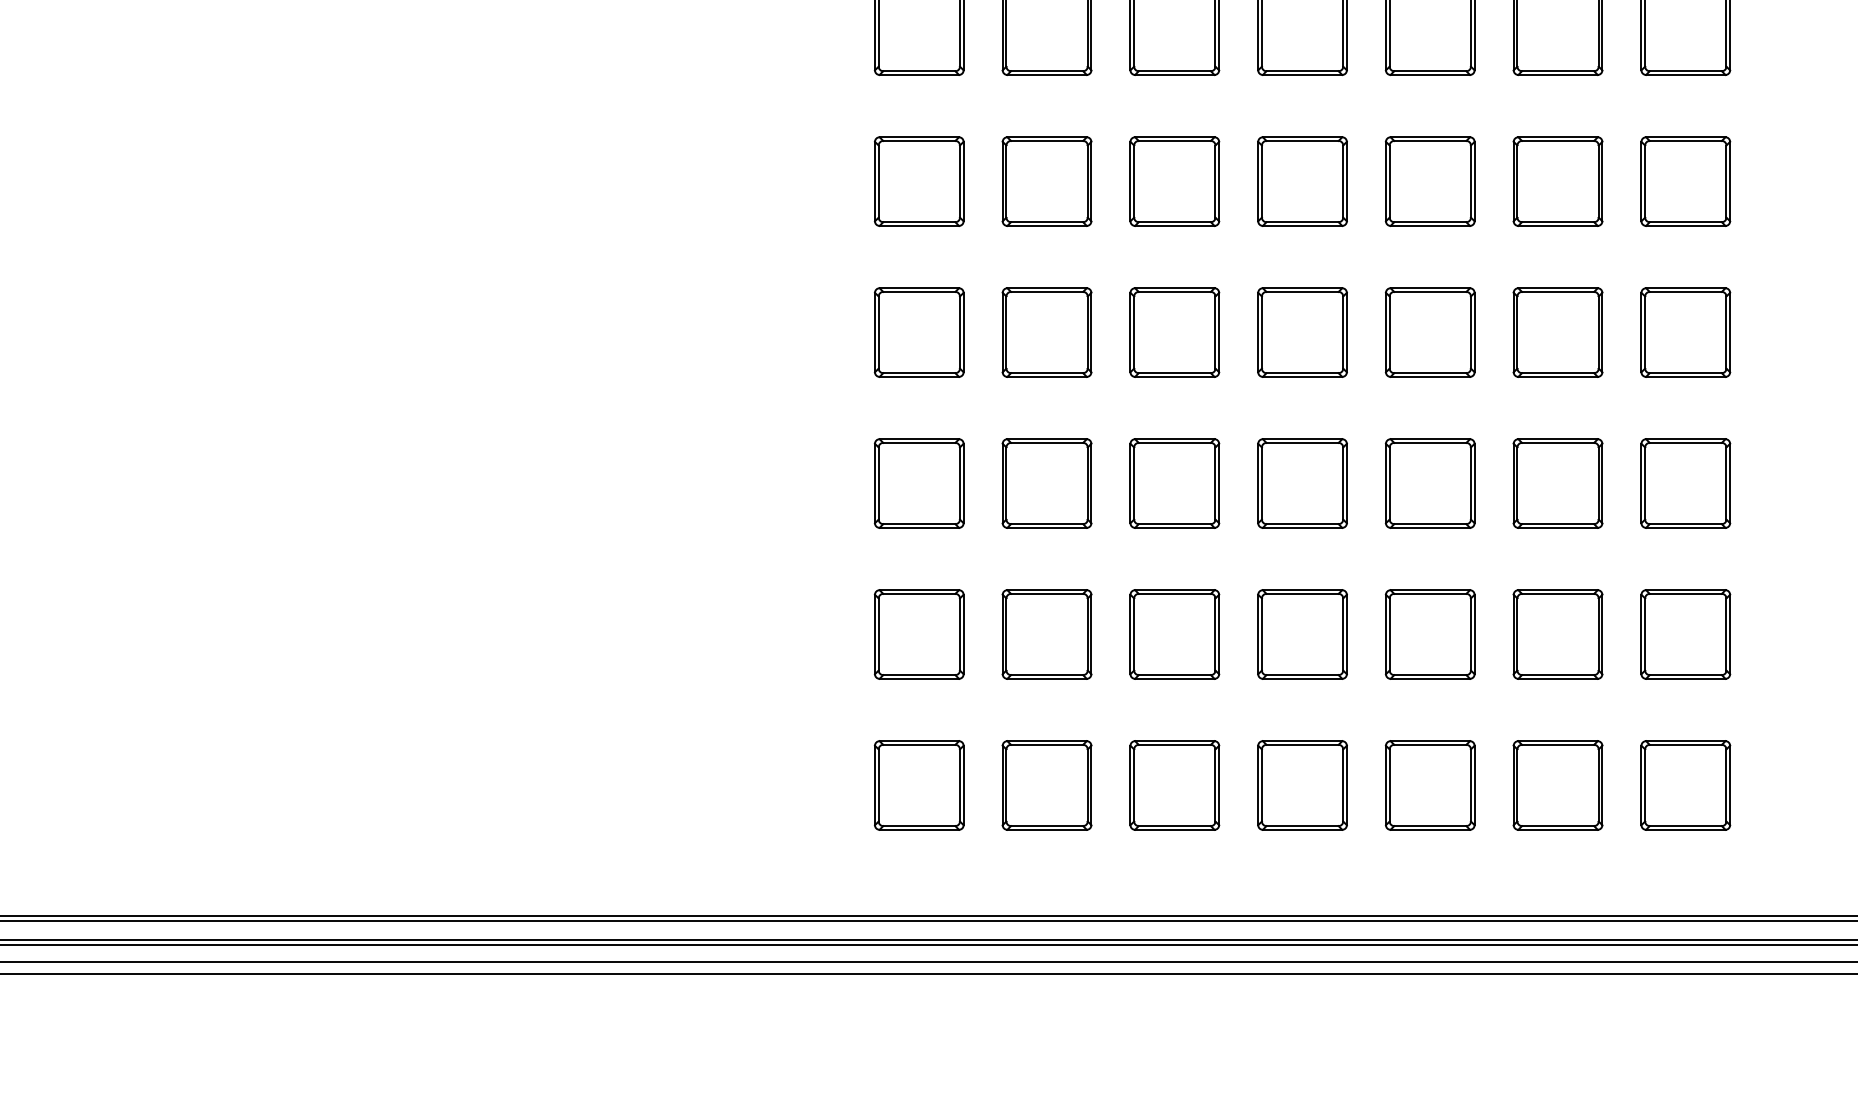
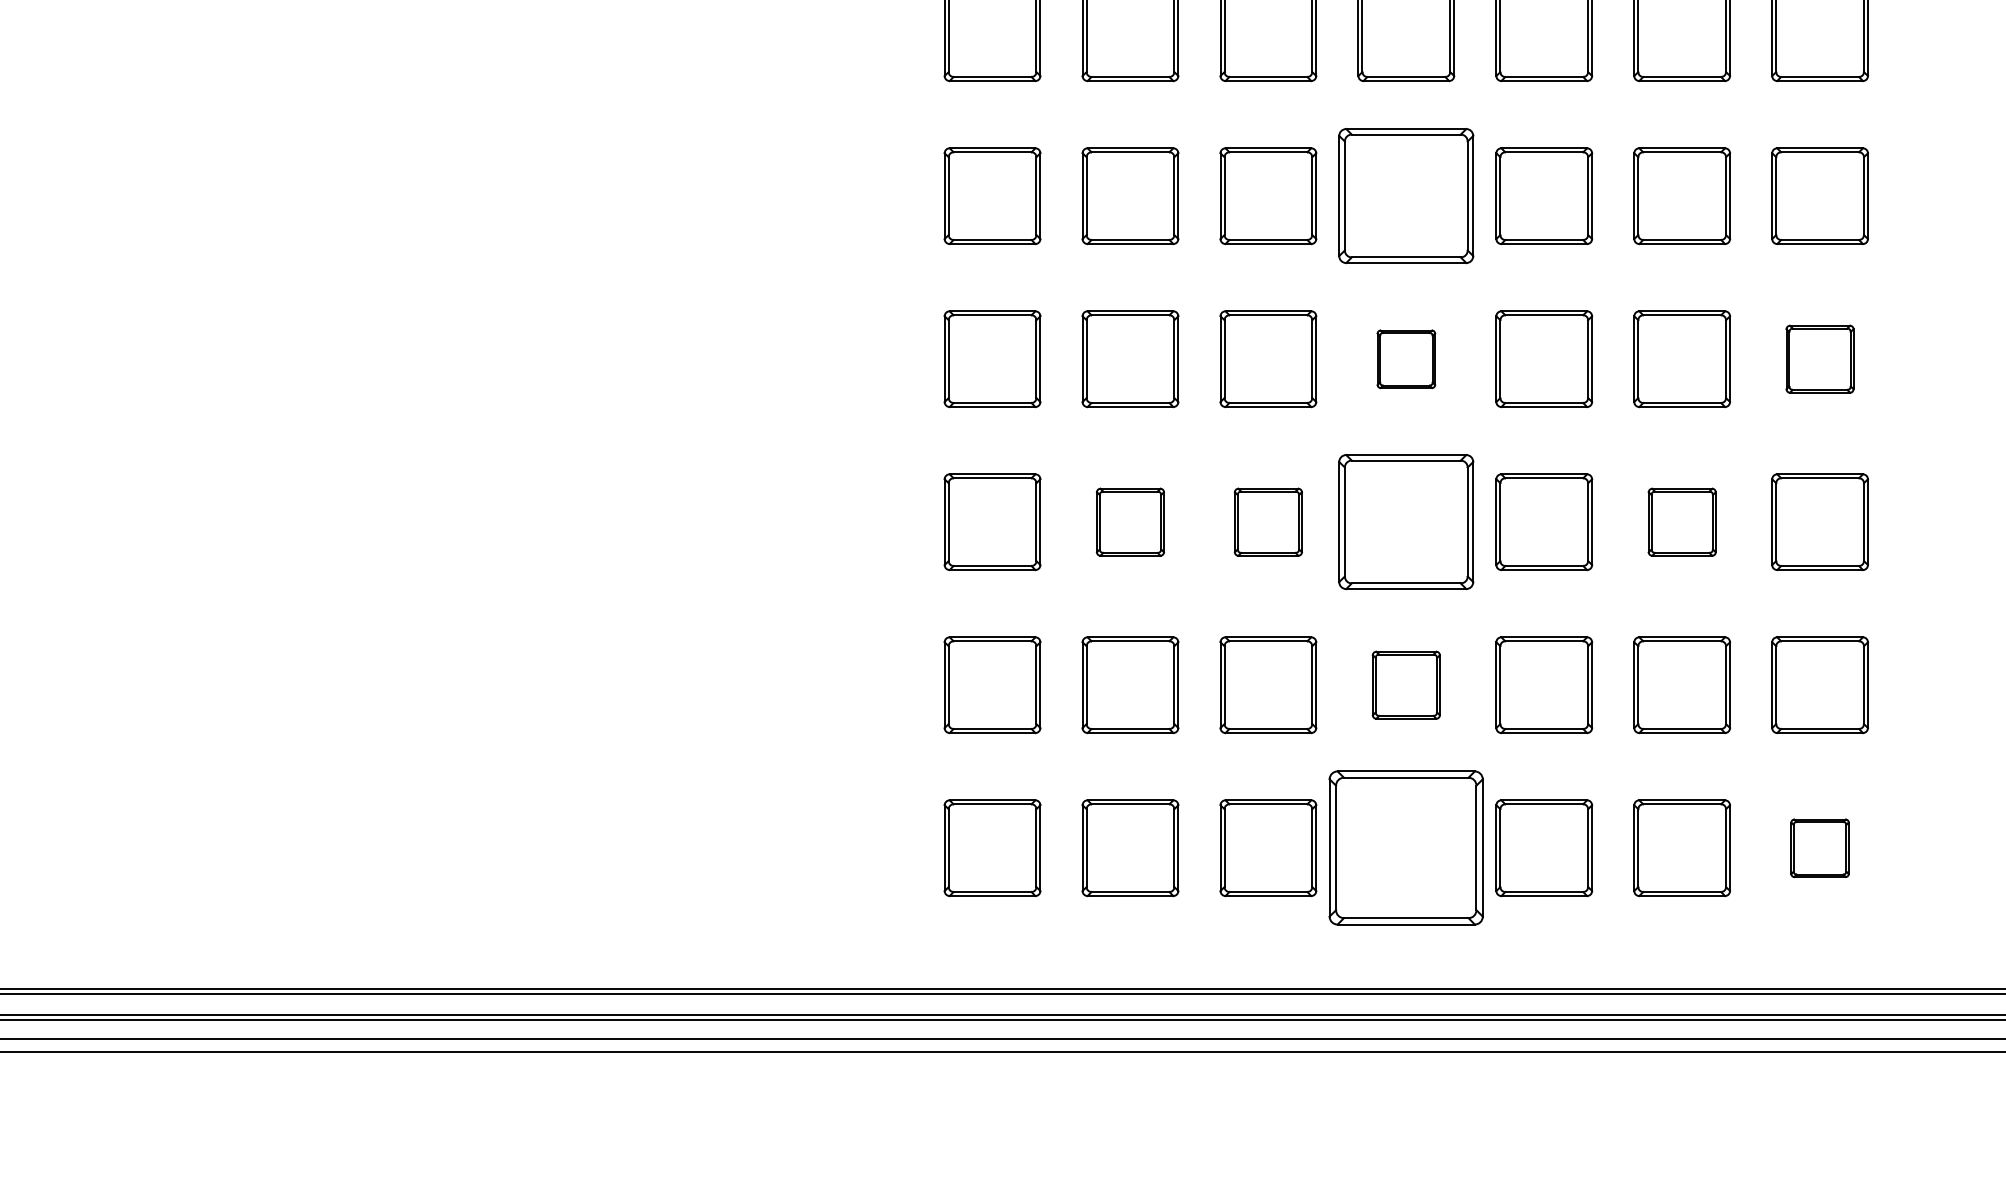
part: (1302, 181) -> (1406, 196), size x1.4
part: (1302, 332) -> (1406, 359), size x0.6
part: (1685, 332) -> (1819, 359), size x0.7
part: (1047, 483) -> (1130, 522), size x0.7
part: (1174, 483) -> (1268, 522), size x0.7
part: (1302, 483) -> (1406, 522), size x1.4
part: (1558, 483) -> (1682, 522), size x0.7
part: (1302, 634) -> (1406, 685), size x0.7
part: (1302, 785) -> (1406, 848), size x1.6
part: (1685, 785) -> (1819, 848), size x0.6

